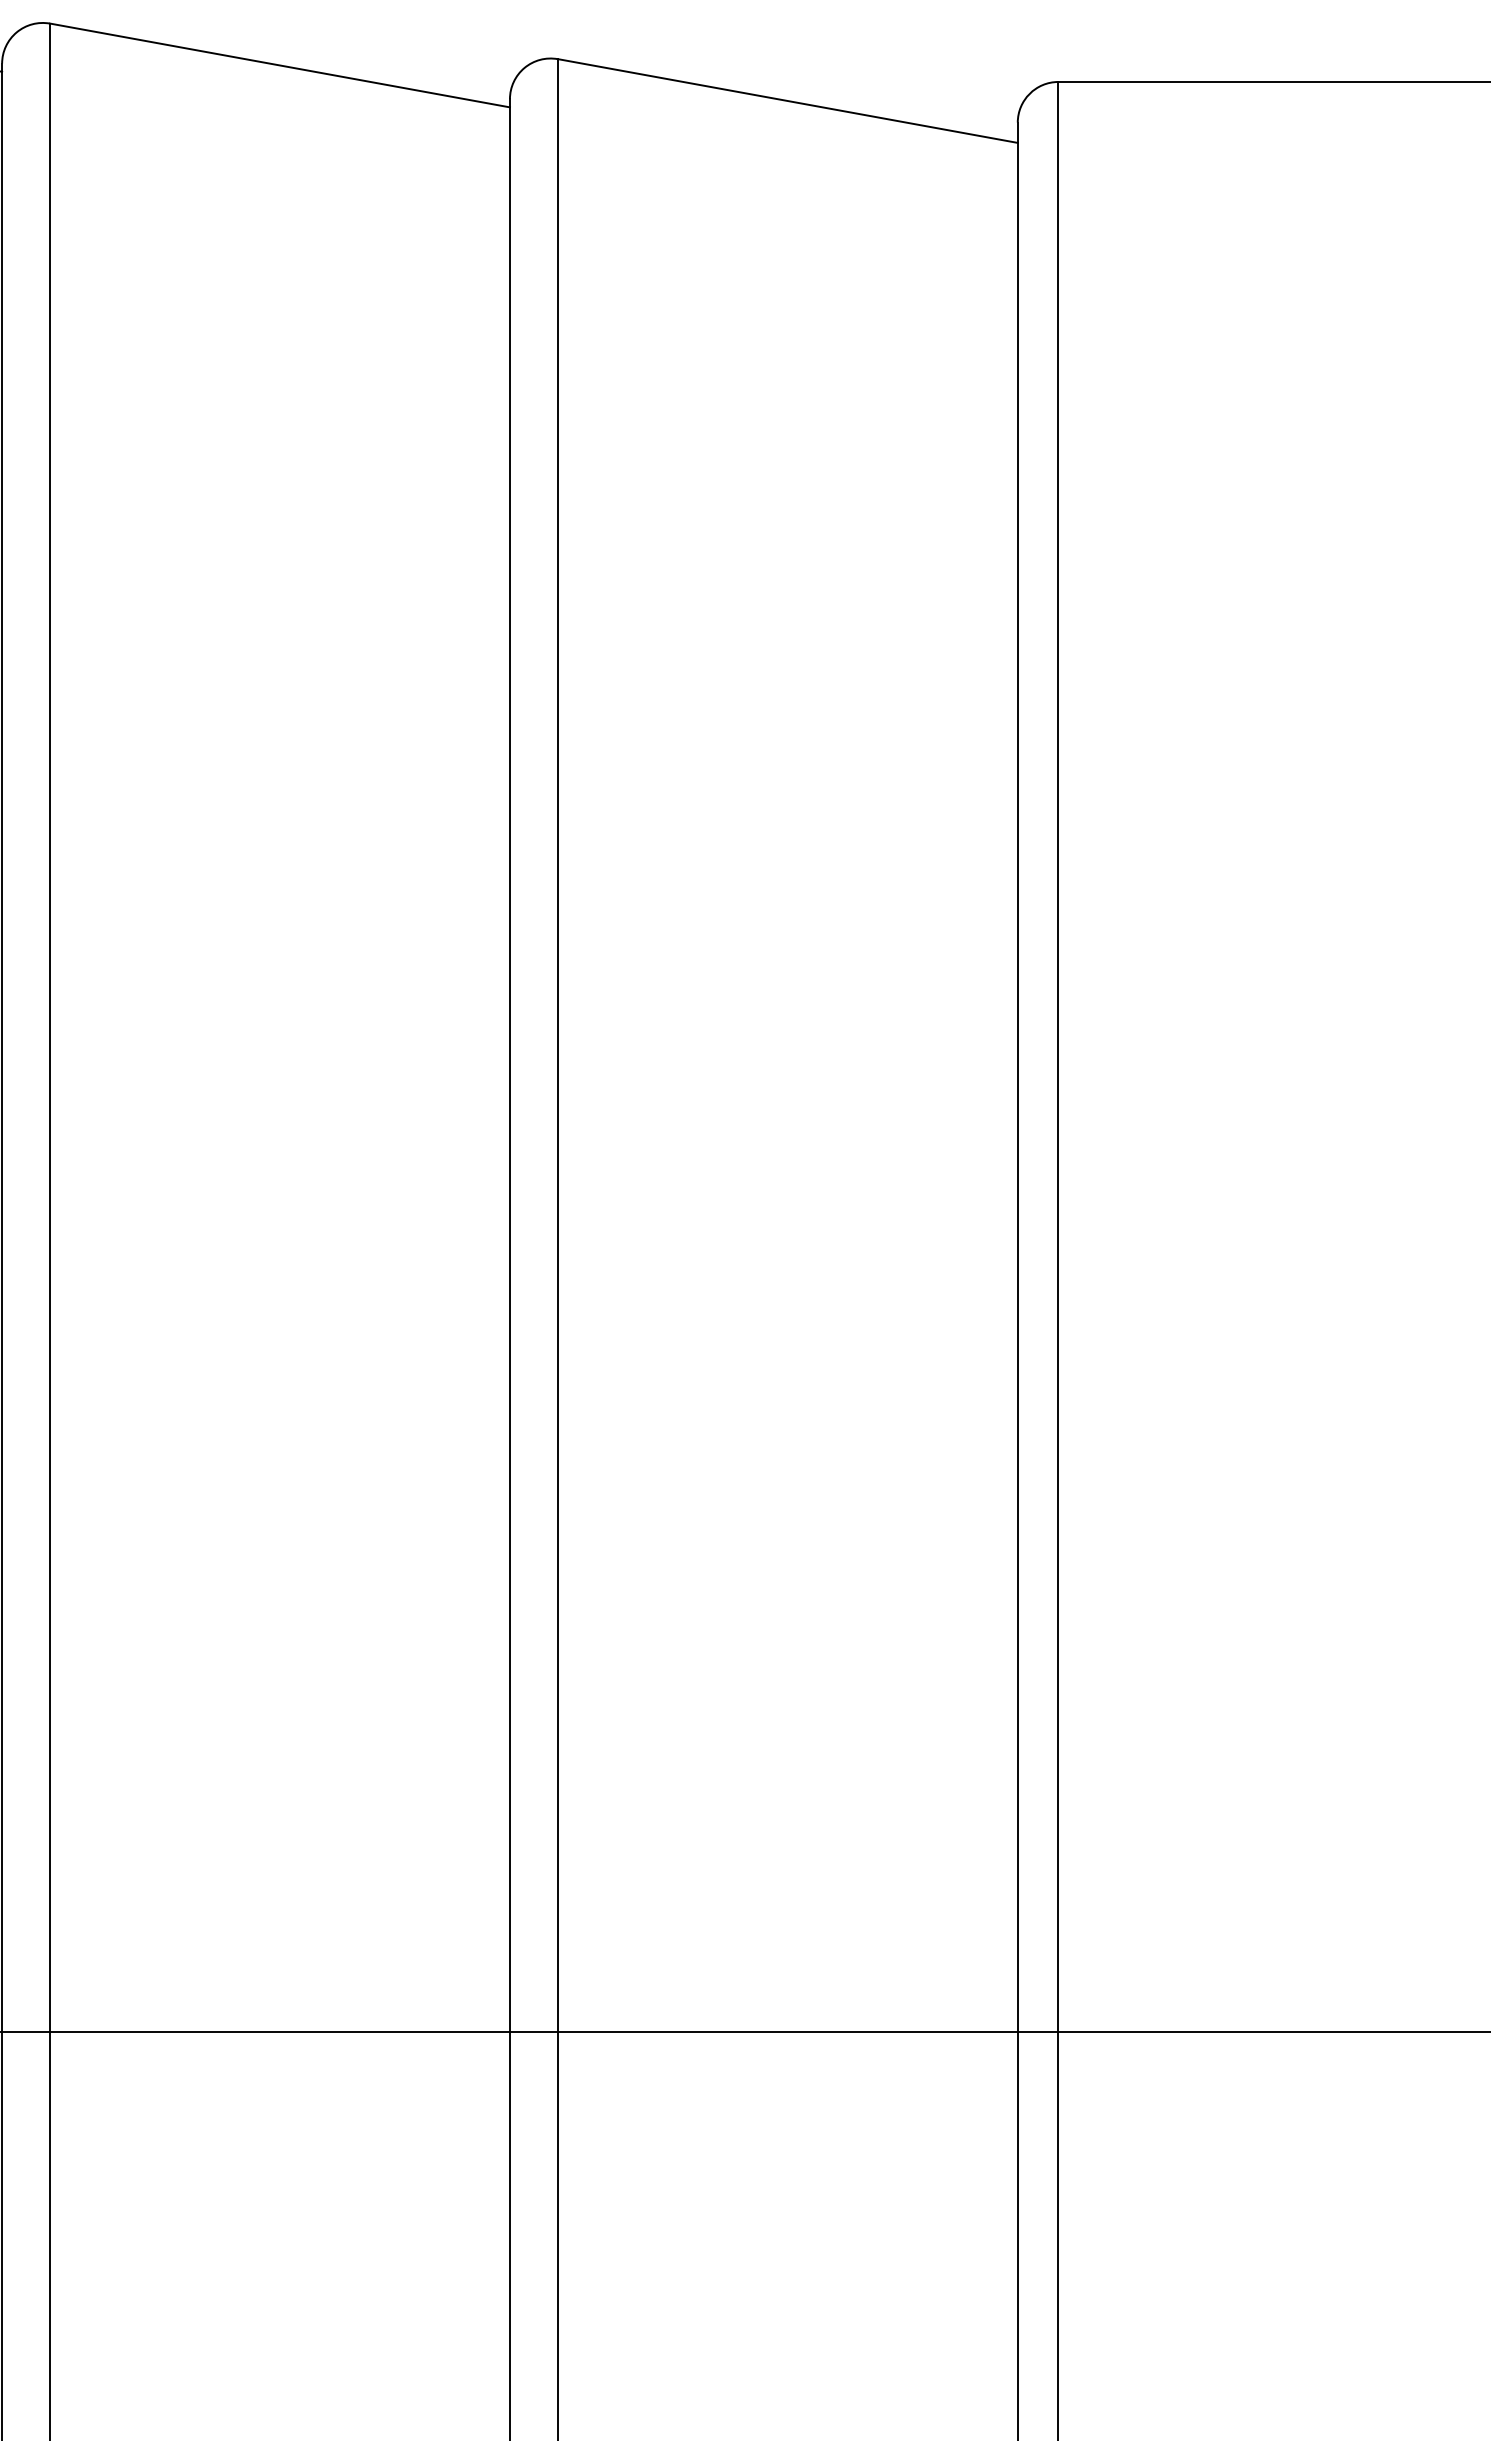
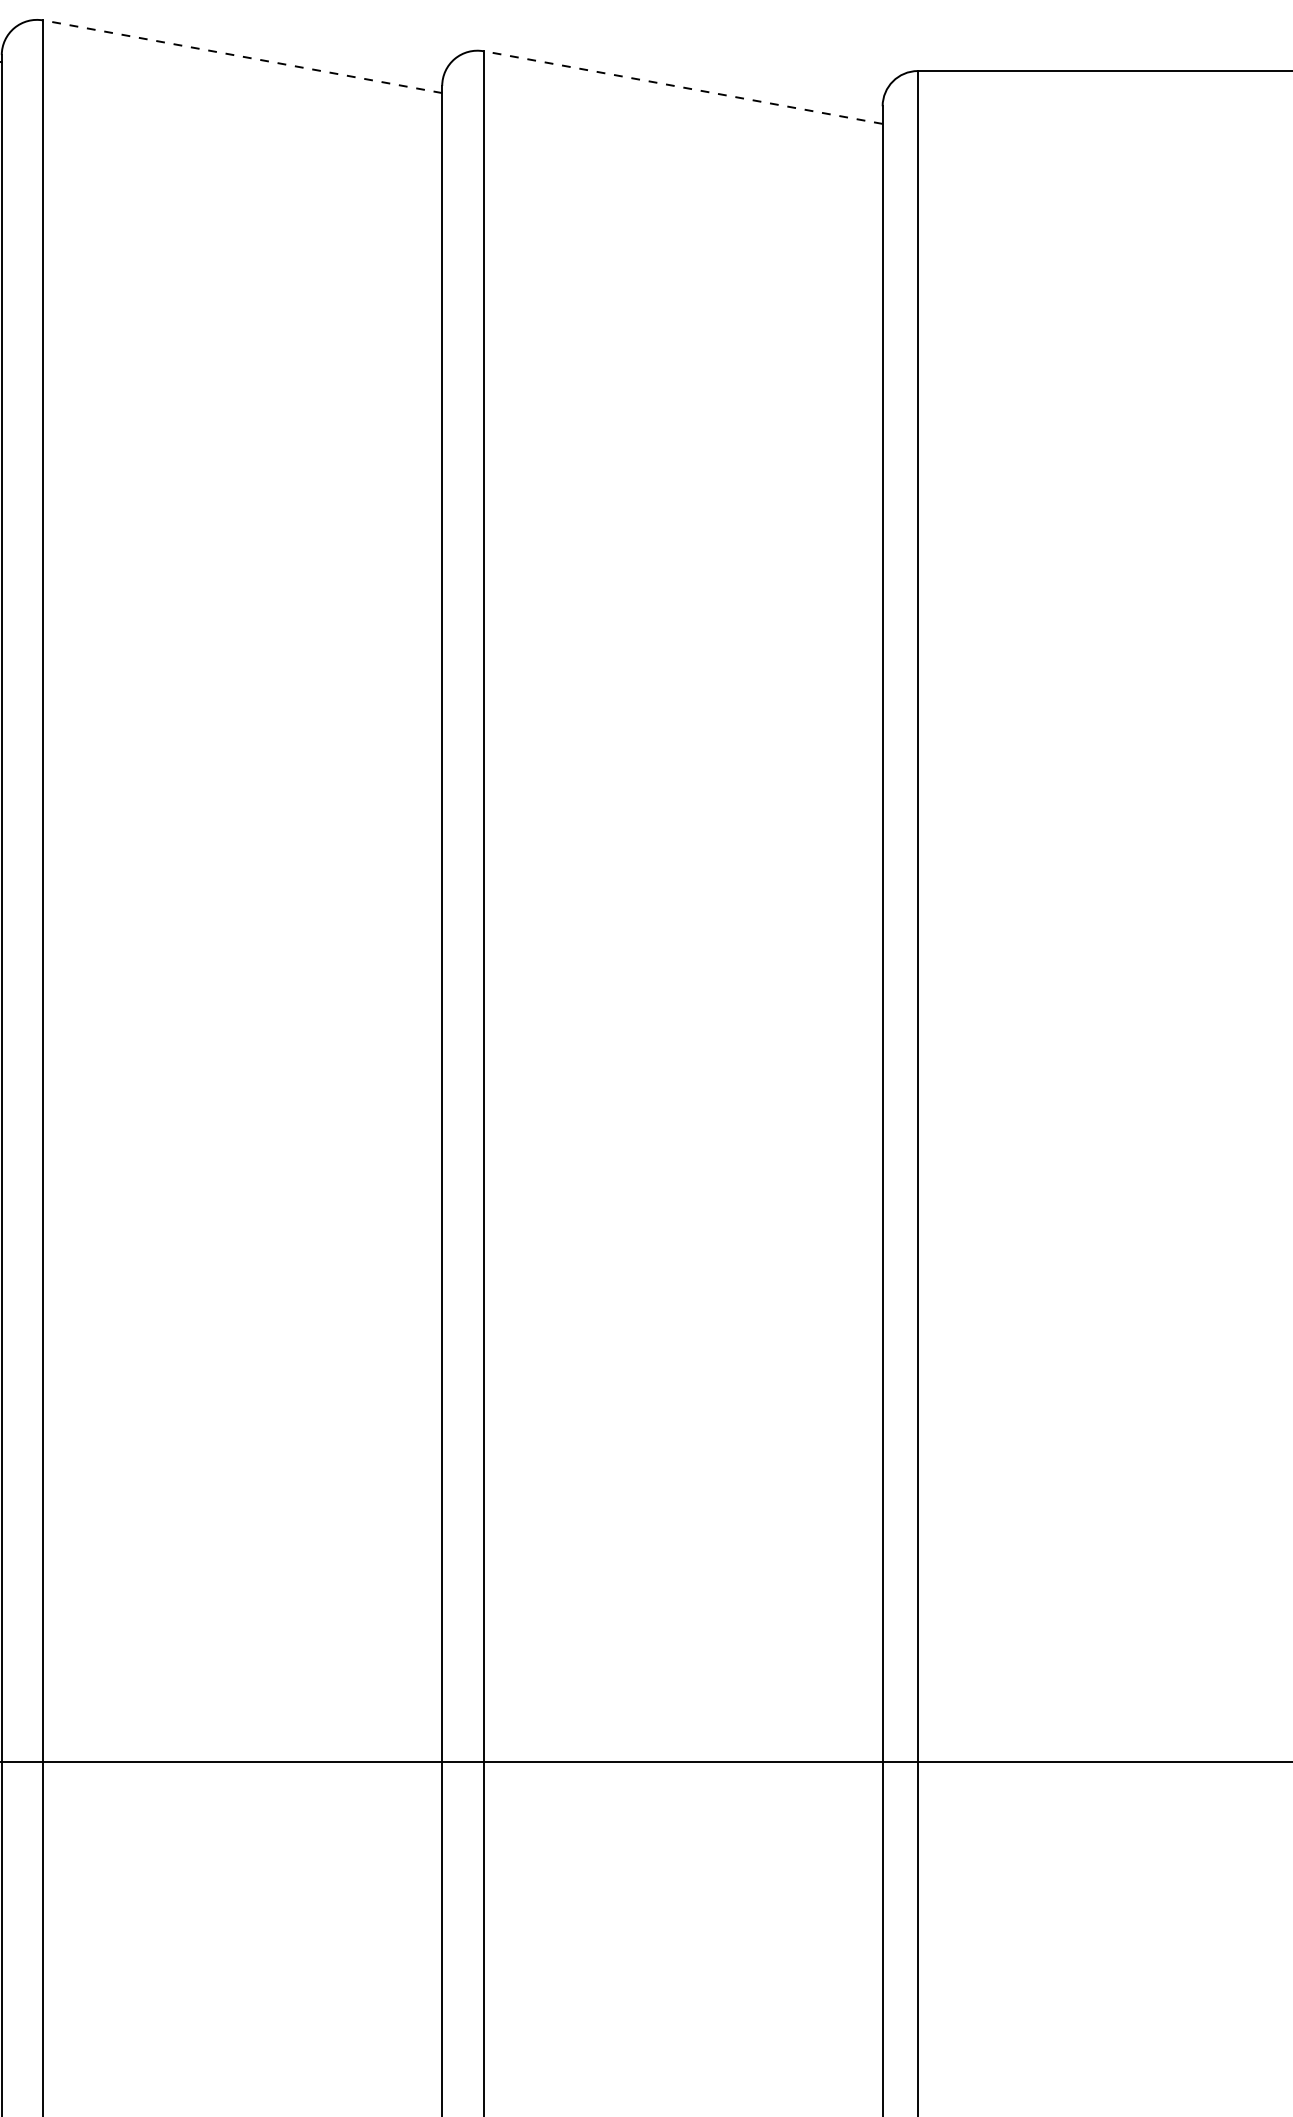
line: (280, 65) -> (243, 56), solid -> dashed
line: (787, 101) -> (682, 87), solid -> dashed

